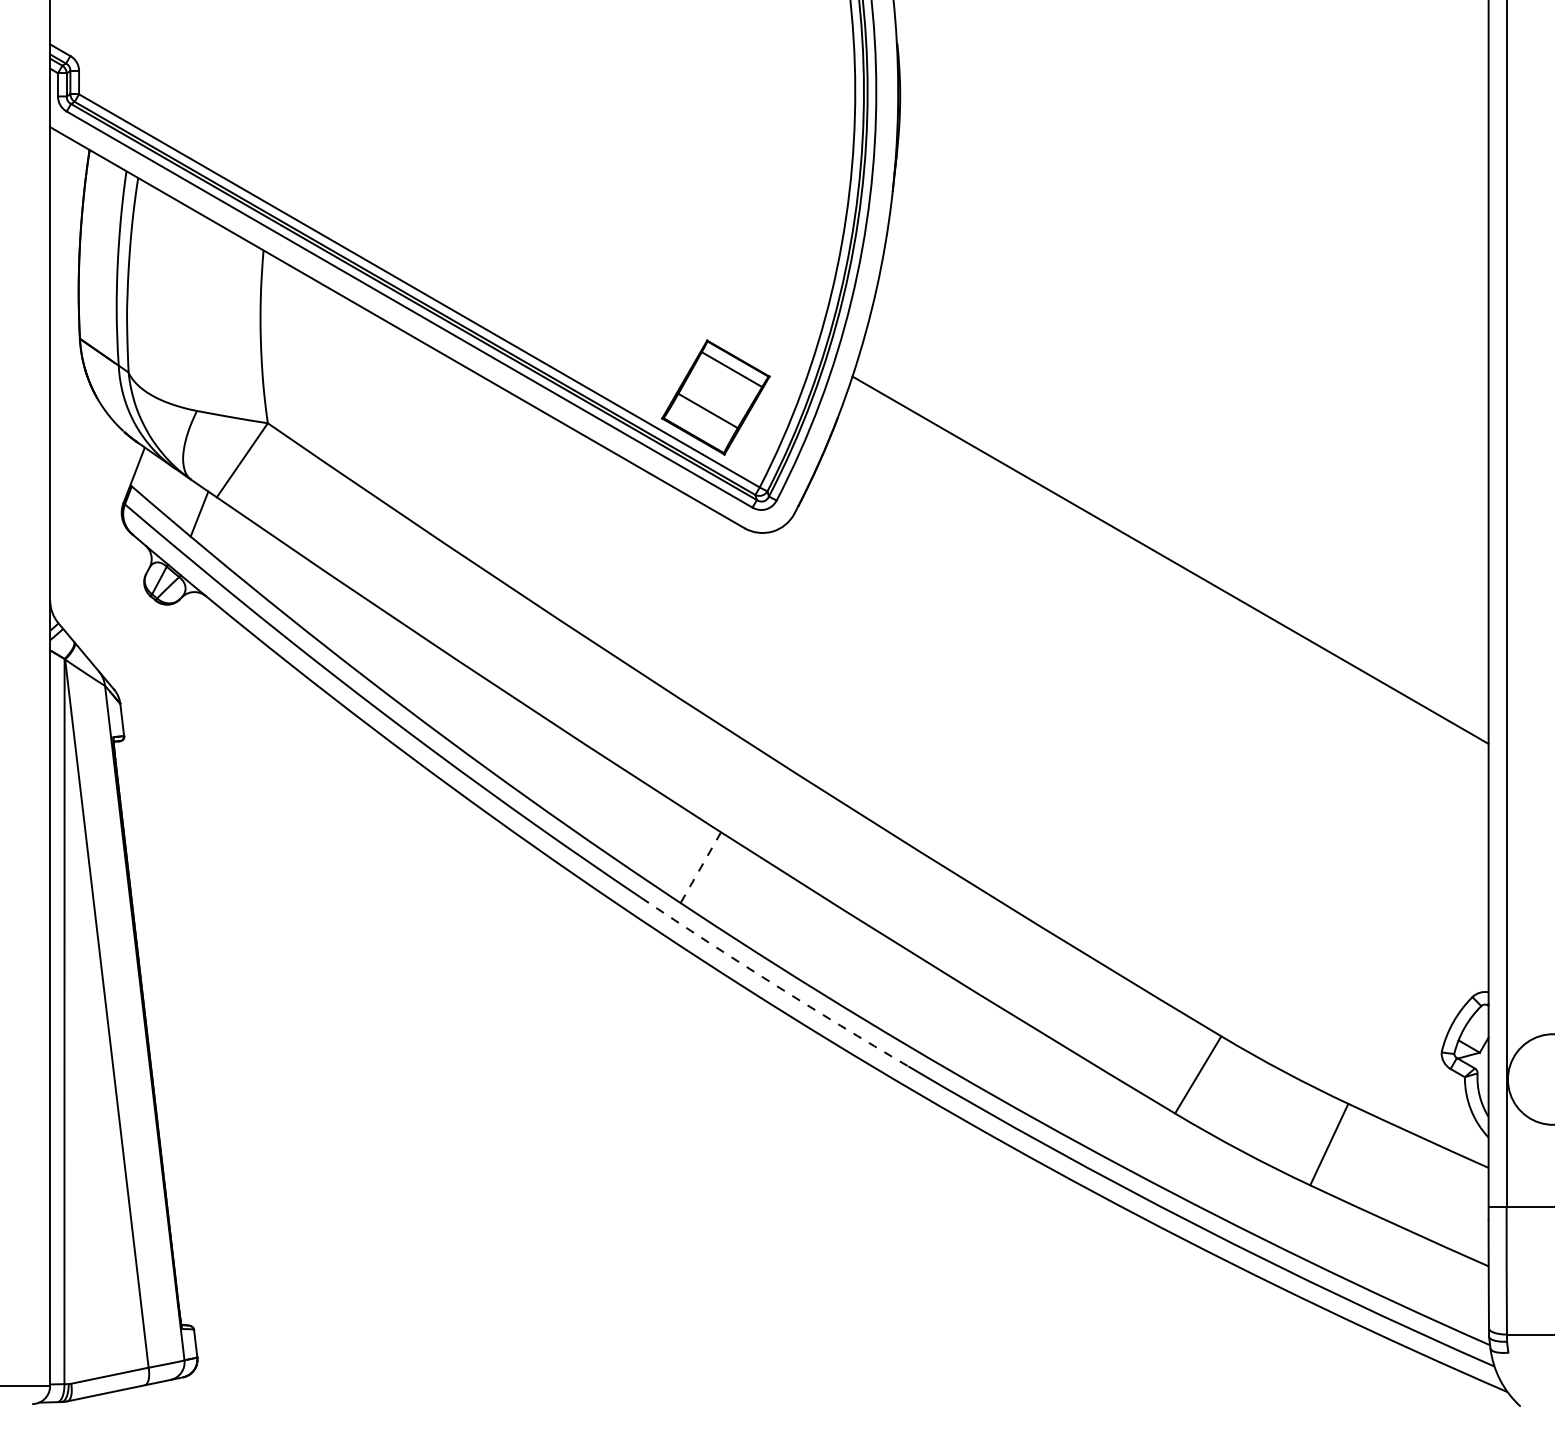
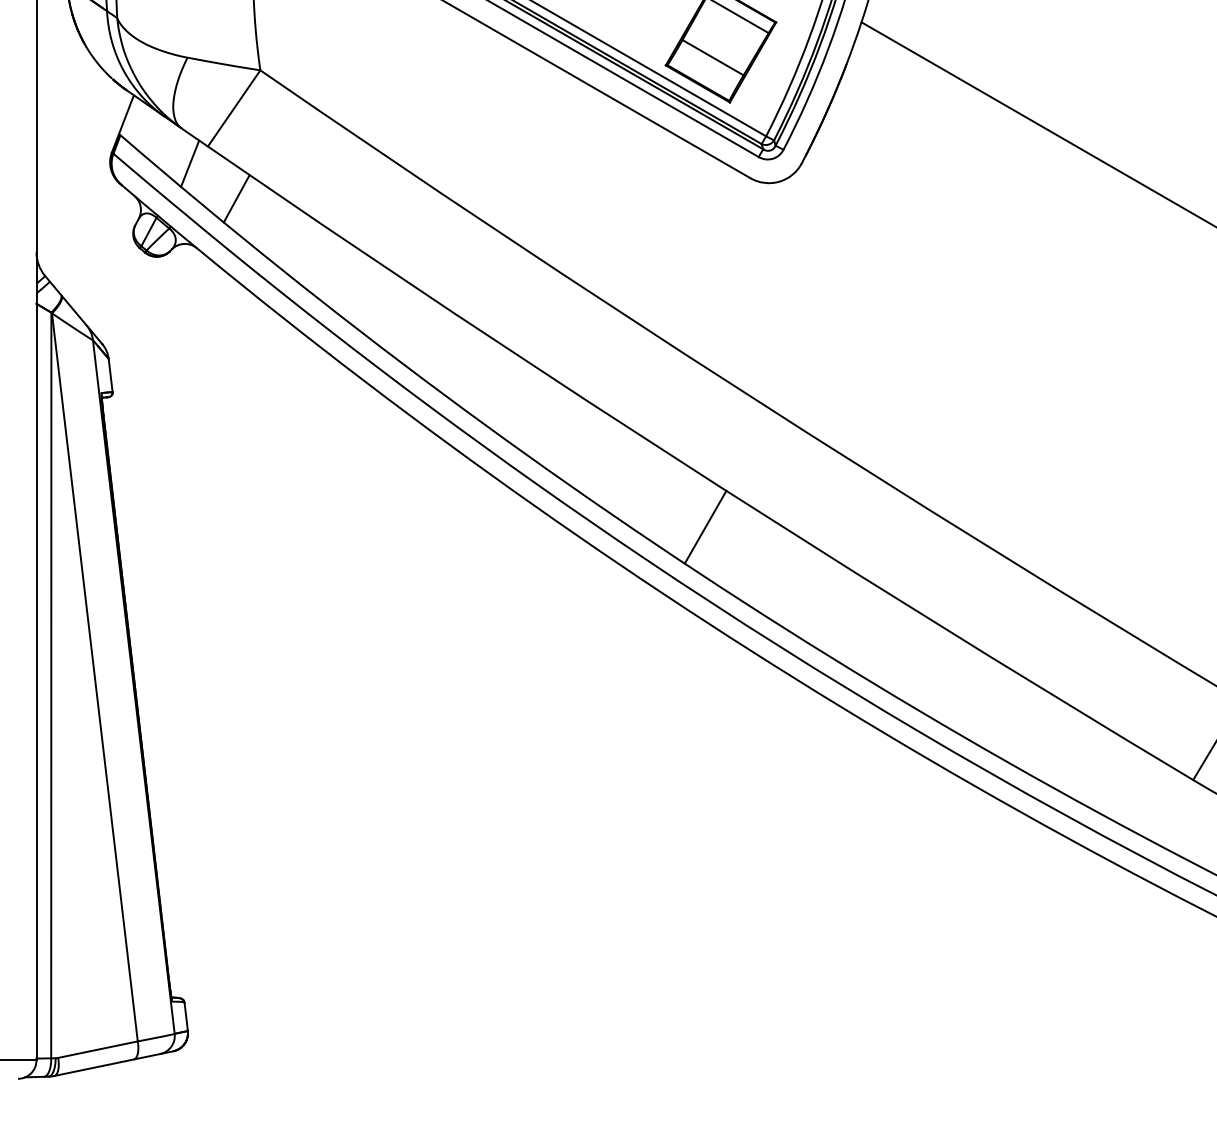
line: (244, 548) -> (236, 199), added
line: (700, 867) -> (705, 527), dashed -> solid
arc: (773, 984) -> (780, 647), dashed -> solid

